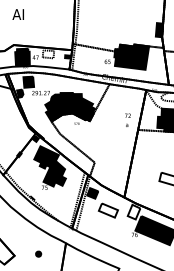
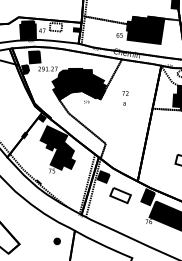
text: (127, 119) -> (124, 97), moved
fill: (133, 211) -> (147, 196), added
part: (38, 253) -> (57, 240), moved

